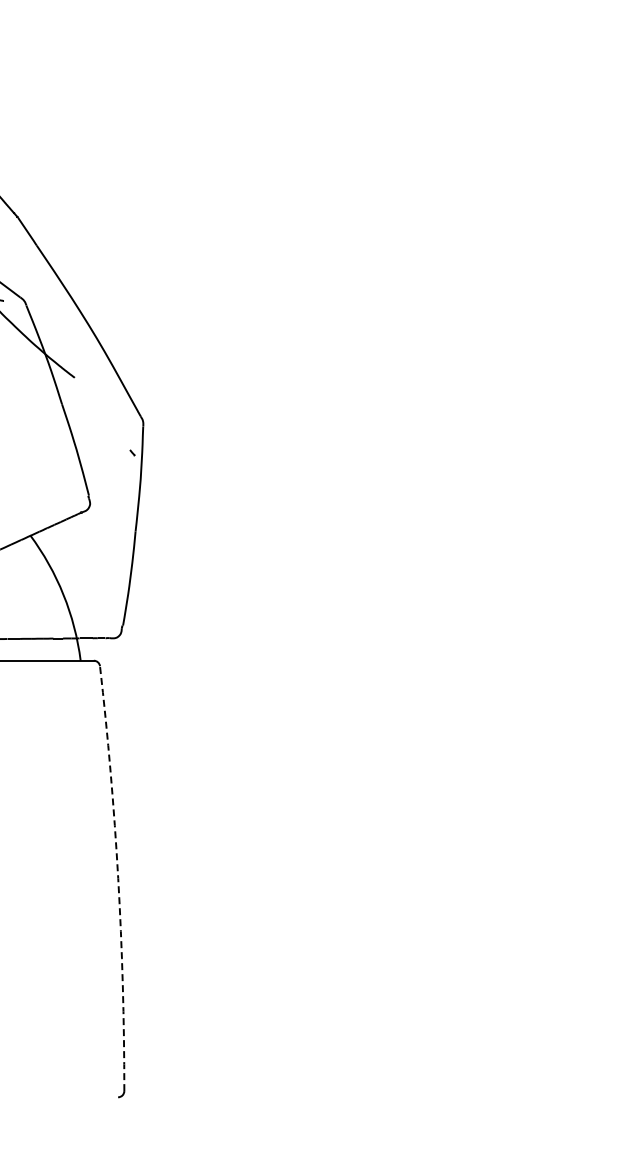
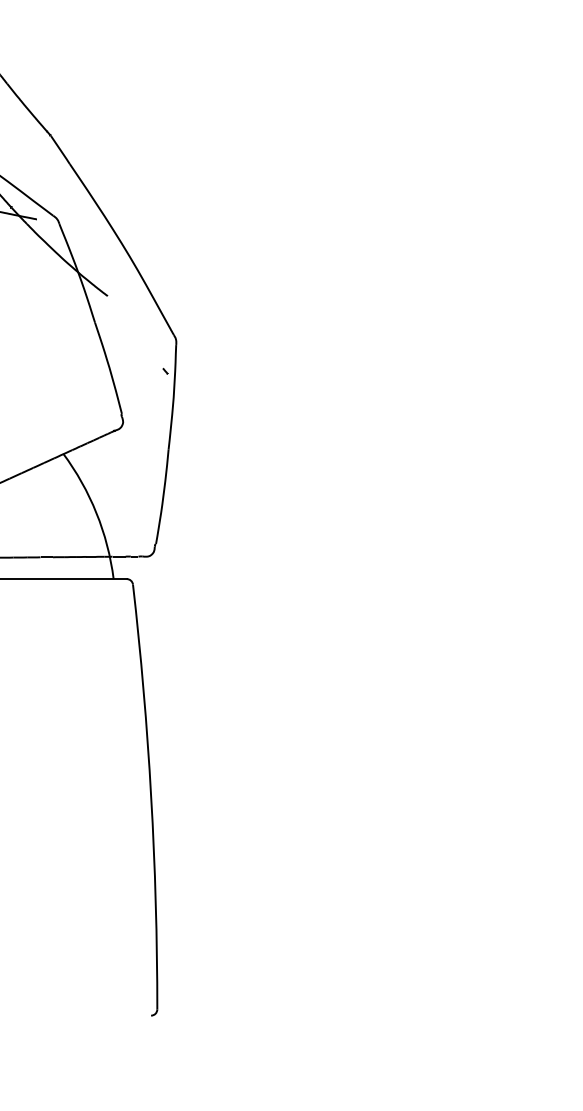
arc: (118, 878) -> (151, 796), dashed -> solid

